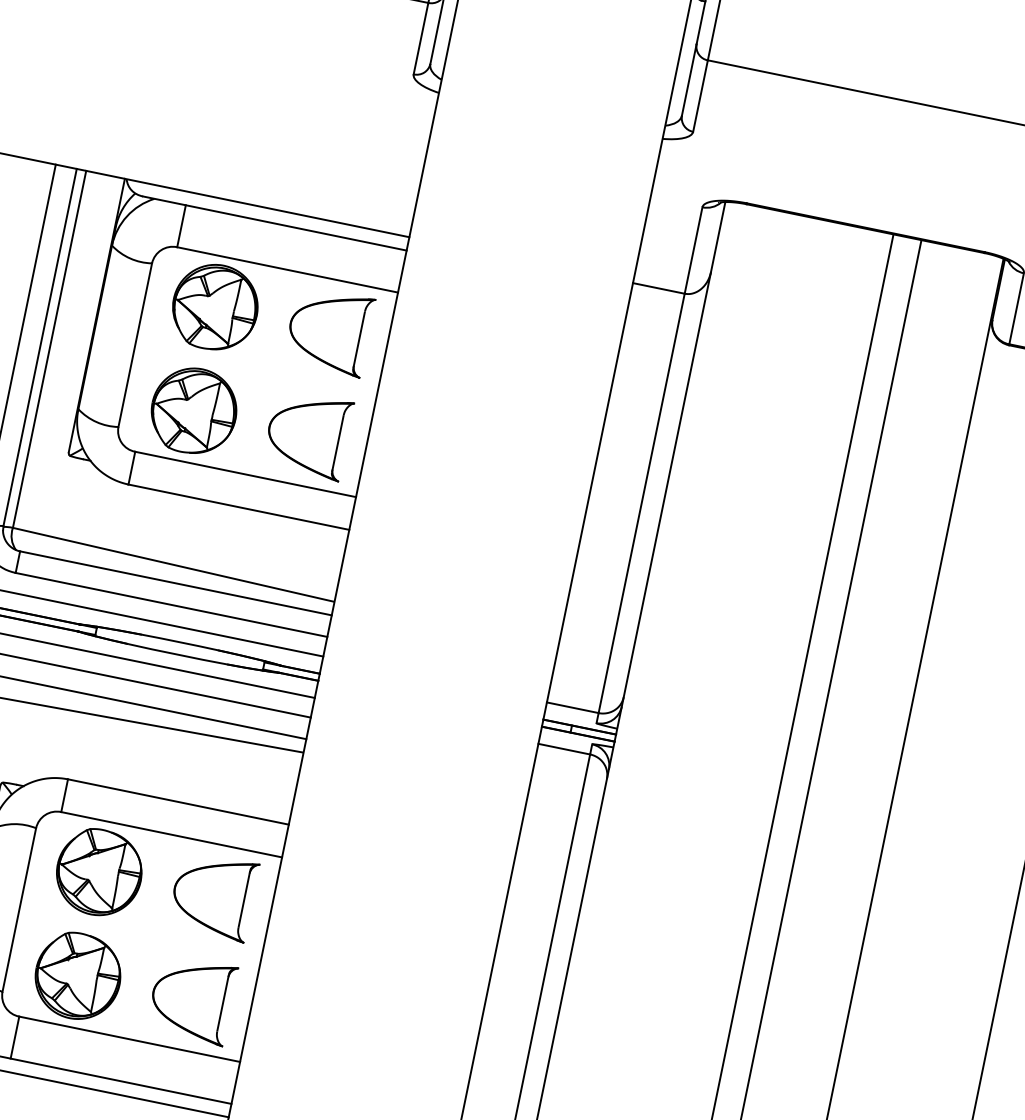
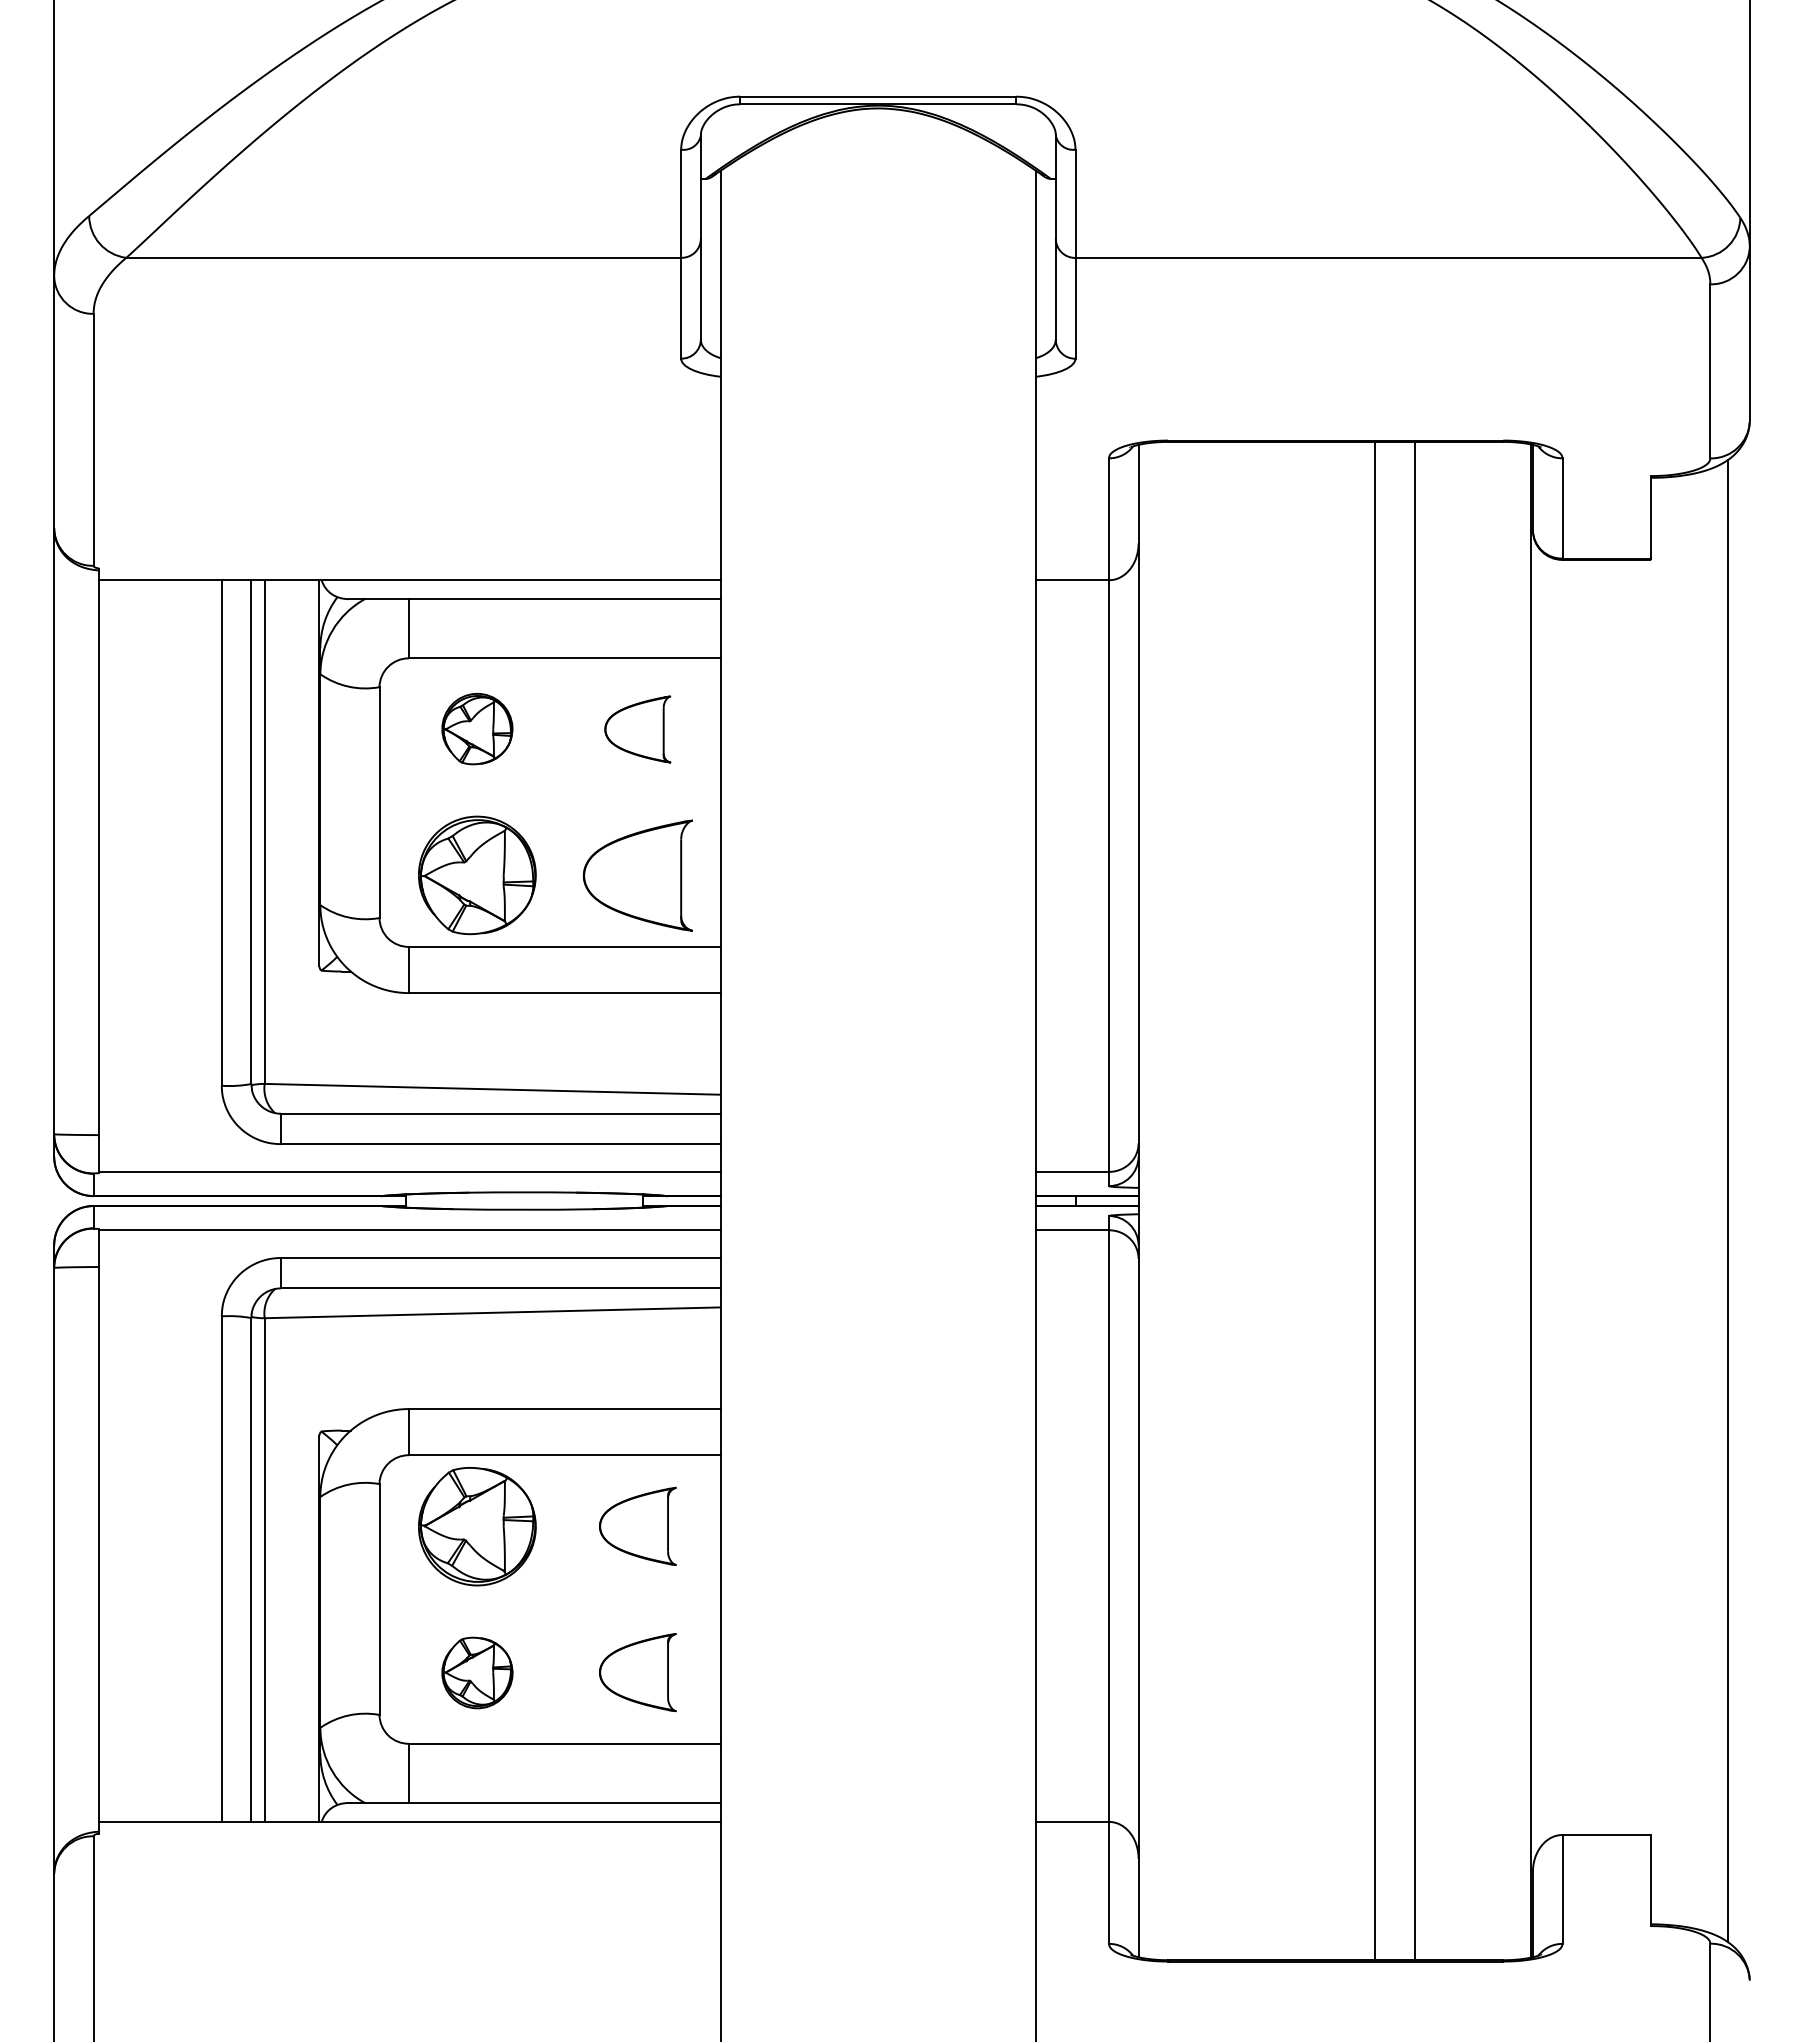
part: (215, 306) -> (477, 728), size x0.6
part: (328, 330) -> (637, 729), size x0.6
part: (212, 895) -> (637, 1526), size x0.7
part: (78, 976) -> (477, 1672), size x0.6
part: (191, 999) -> (637, 1672), size x0.7

